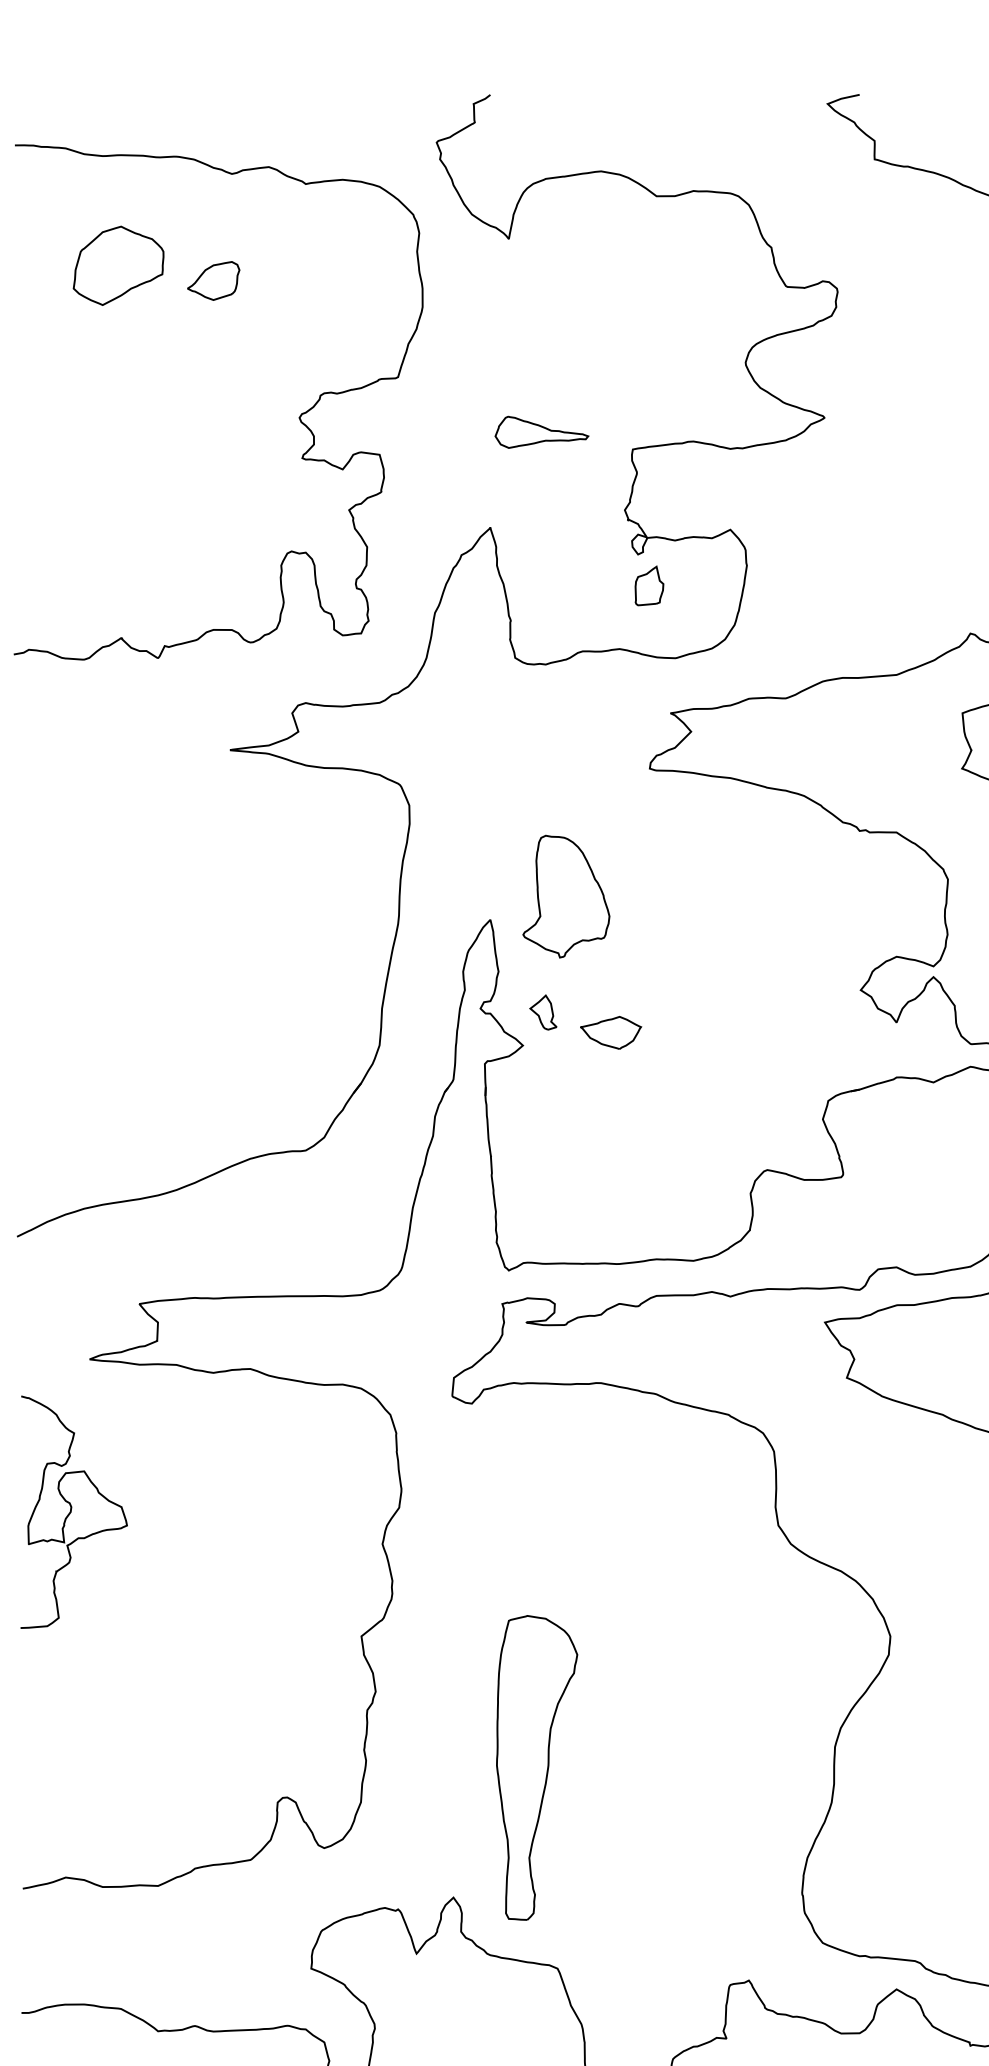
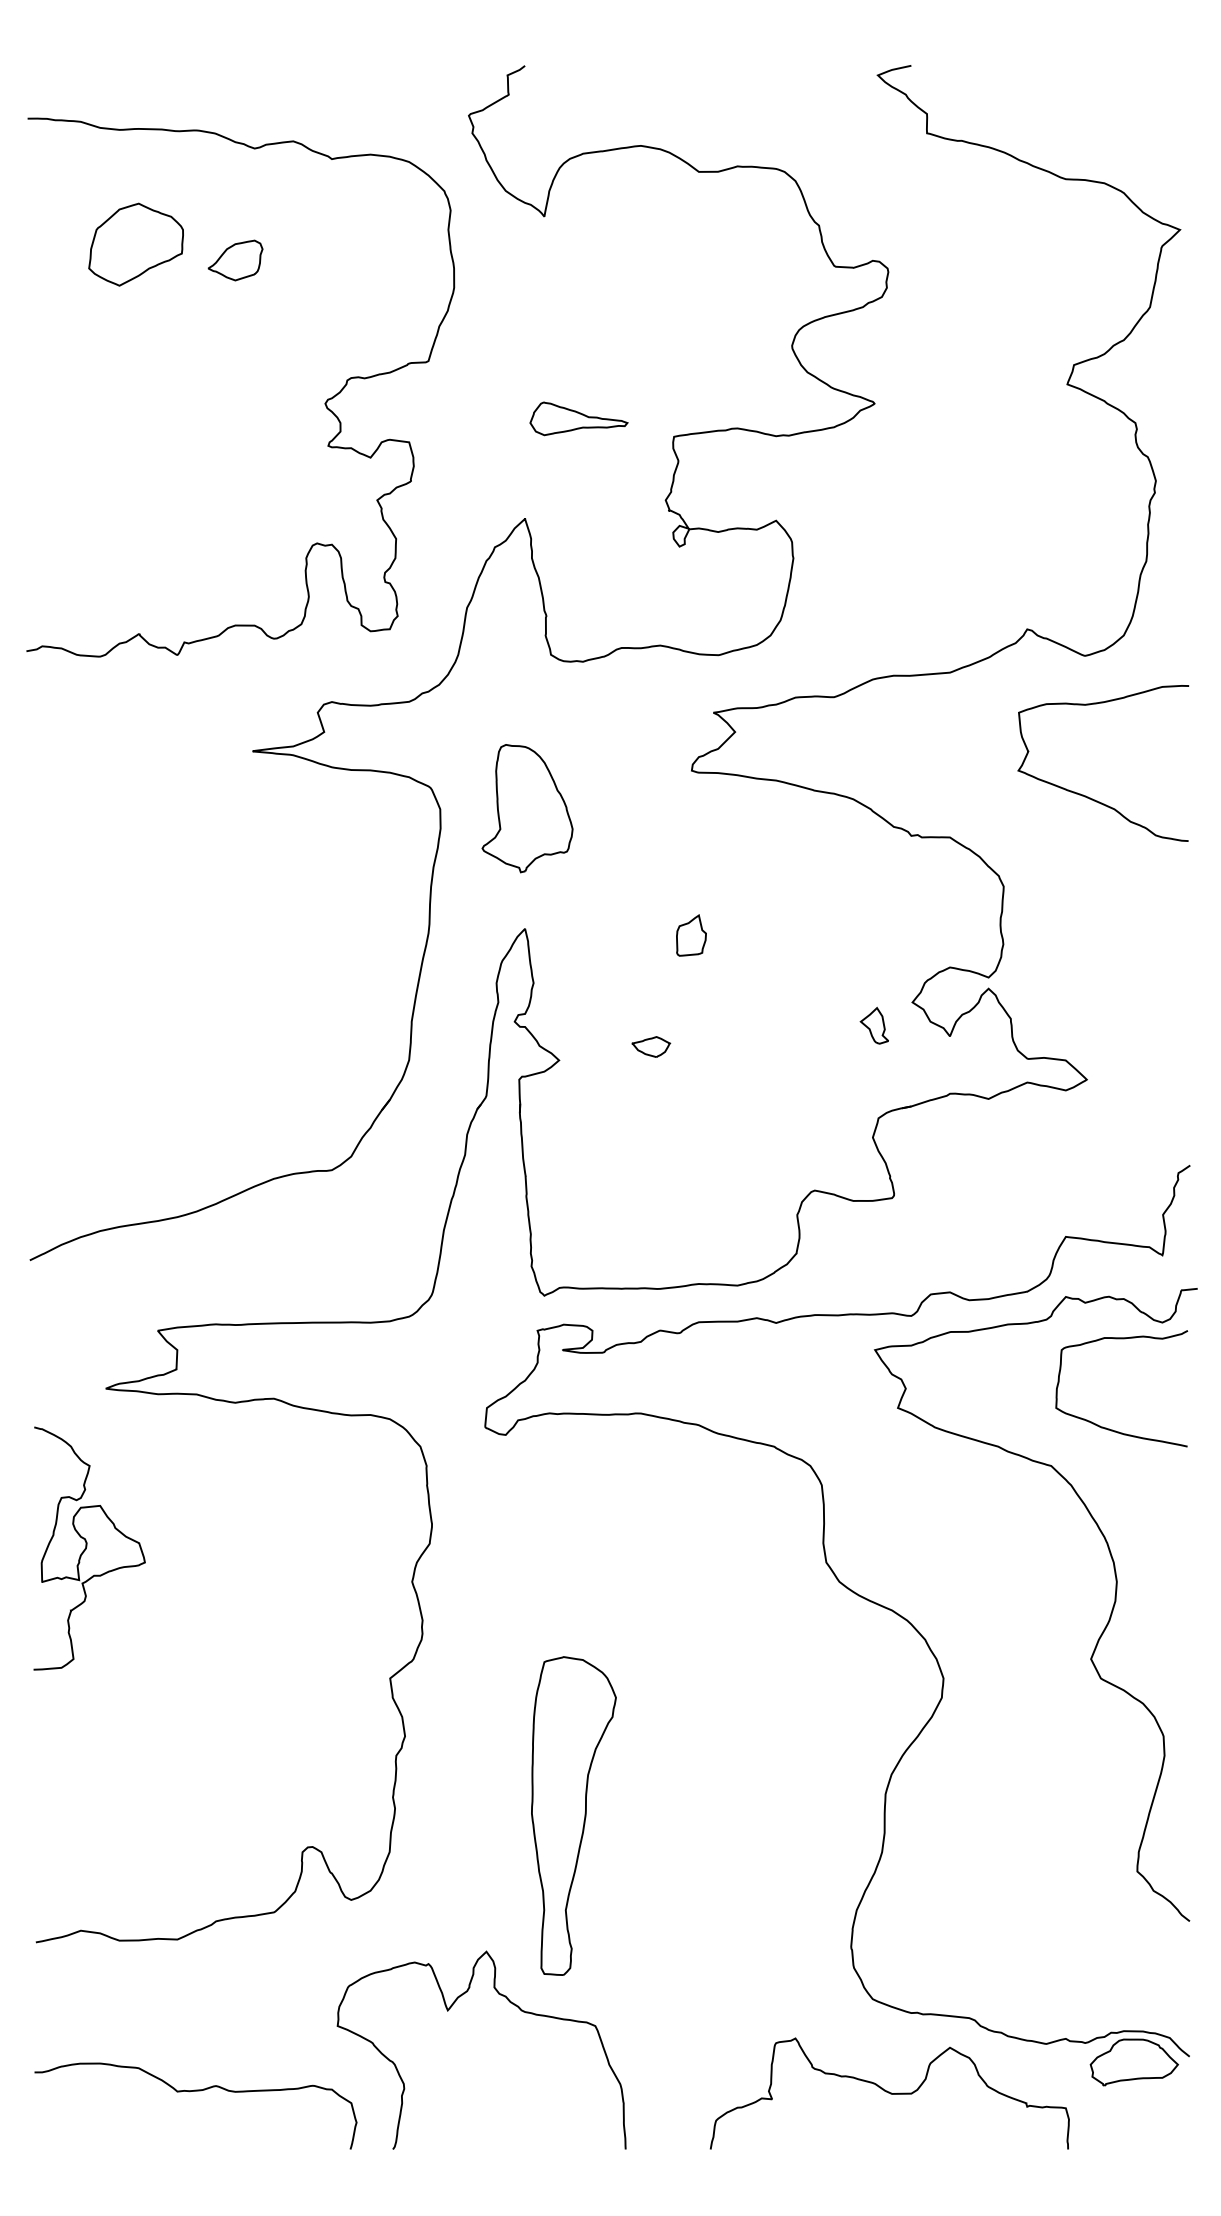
part: (649, 585) -> (691, 935), moved
part: (566, 896) -> (527, 808), moved
part: (542, 1012) -> (873, 1025), moved
part: (610, 1032) -> (650, 1046), size x0.6

